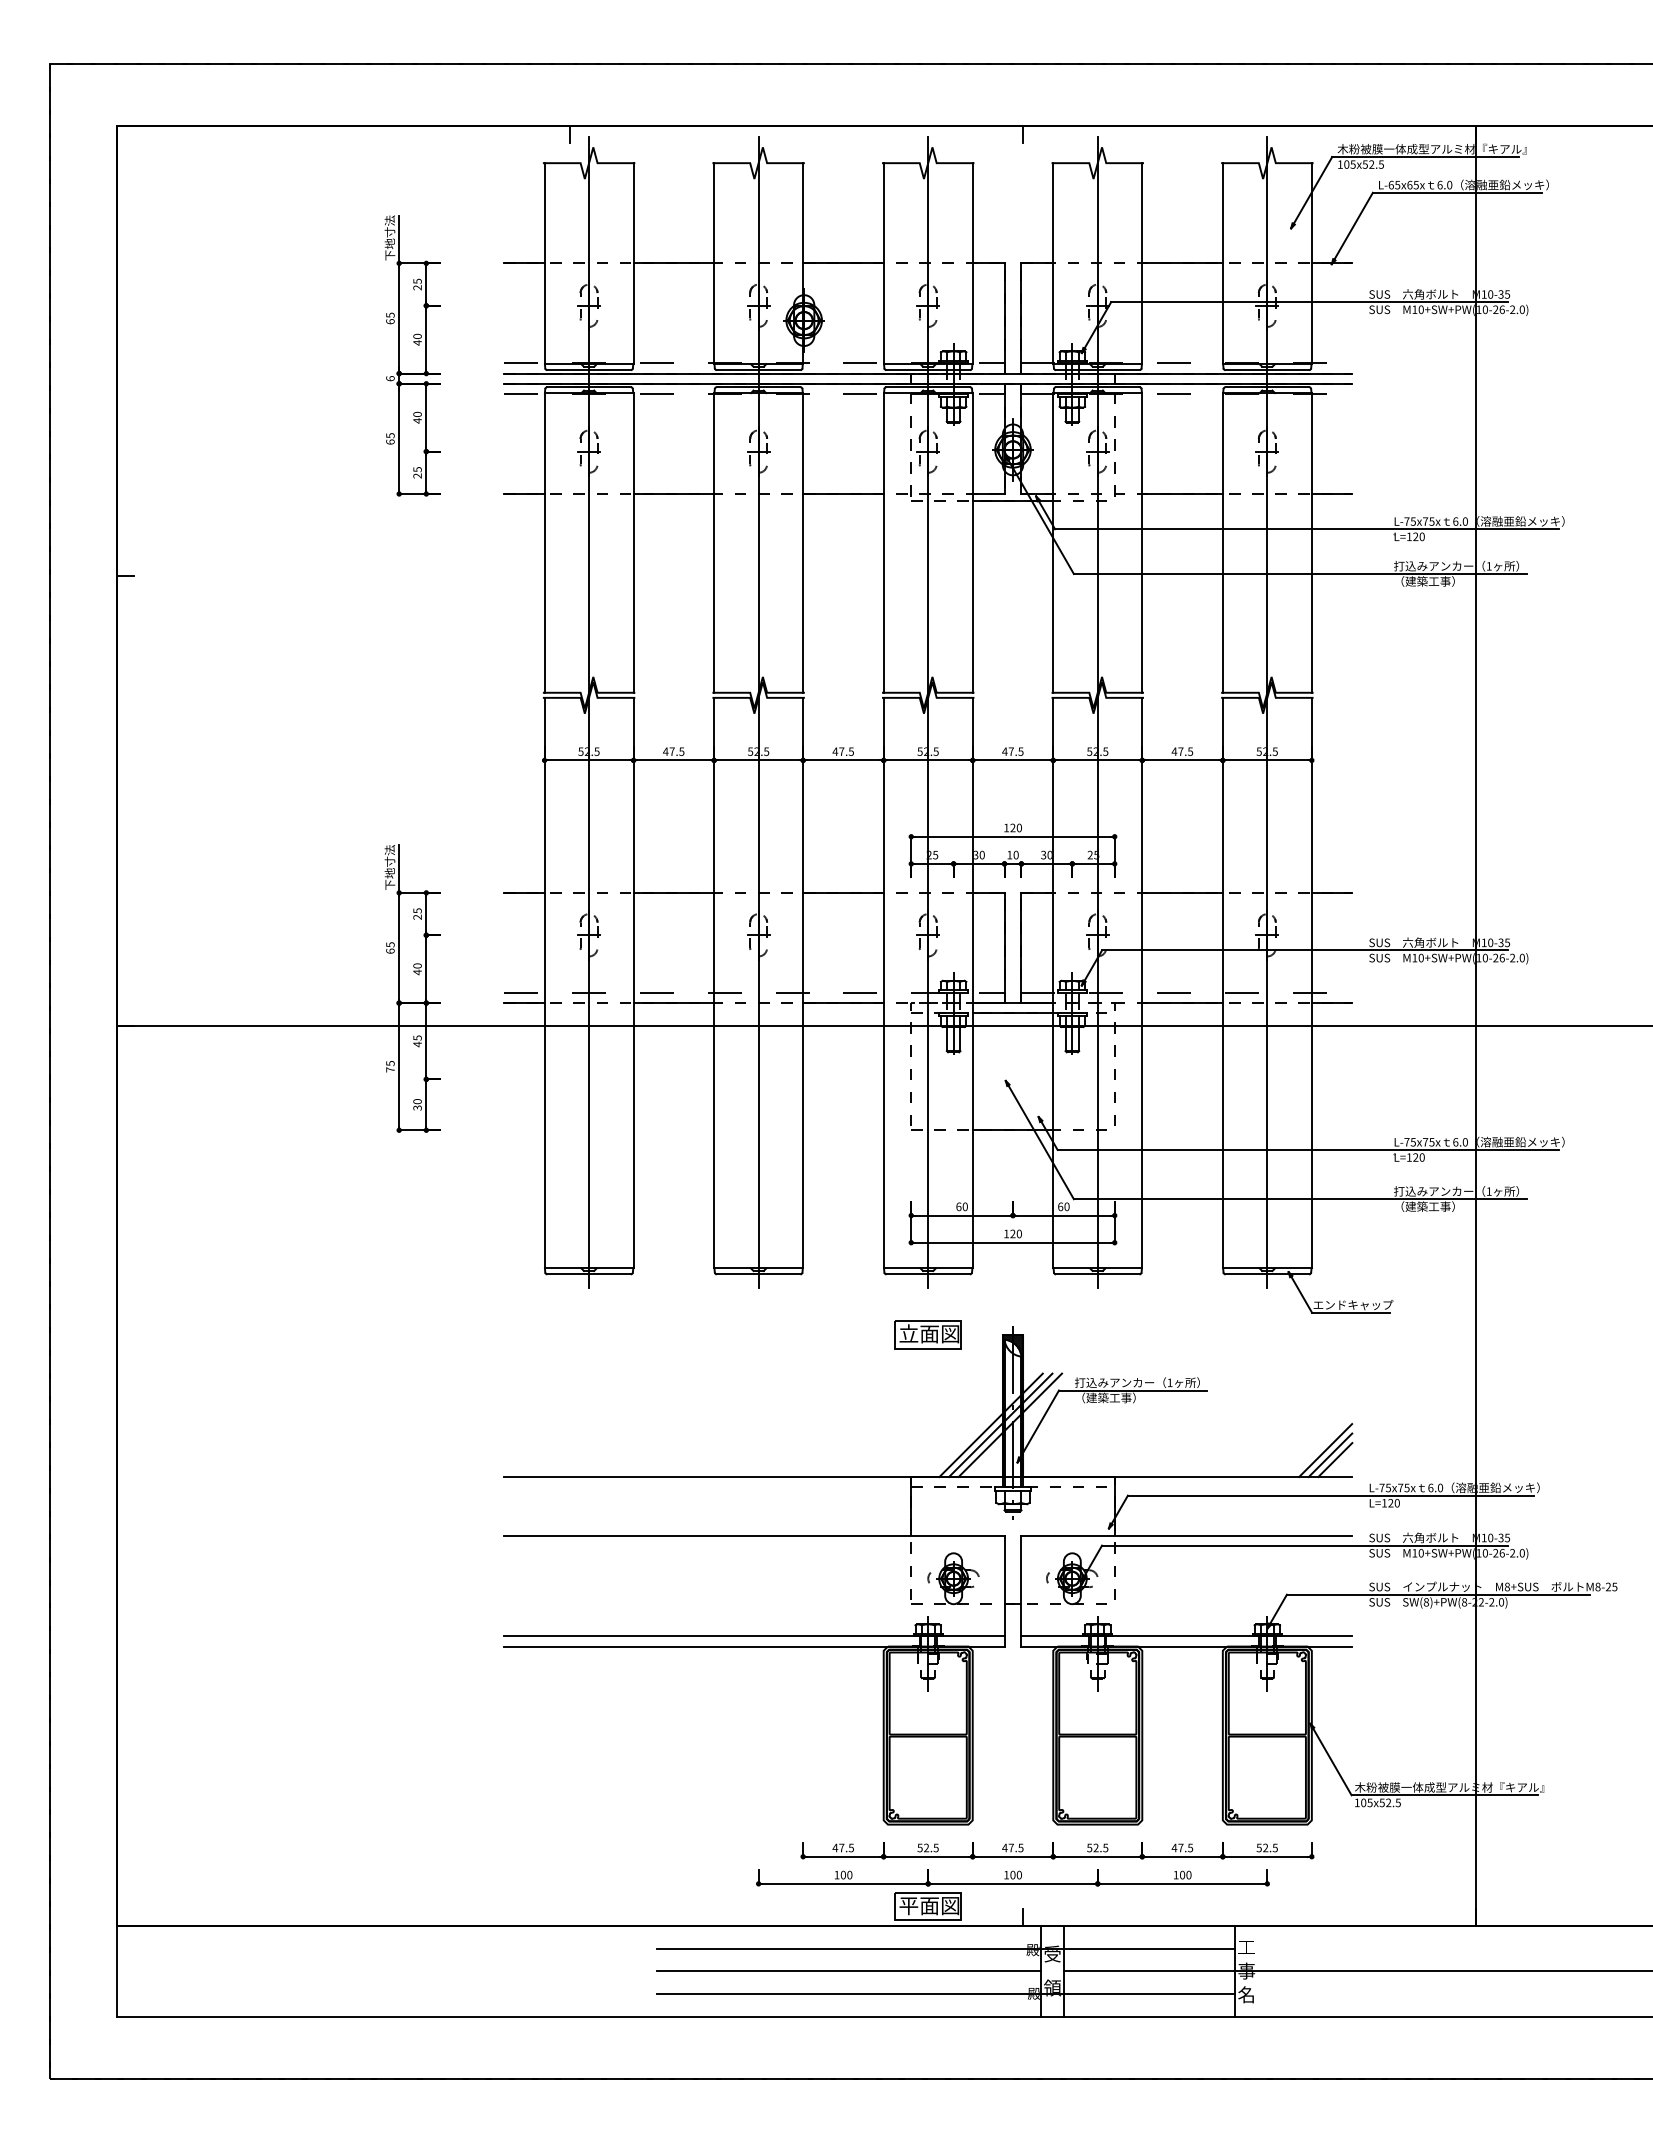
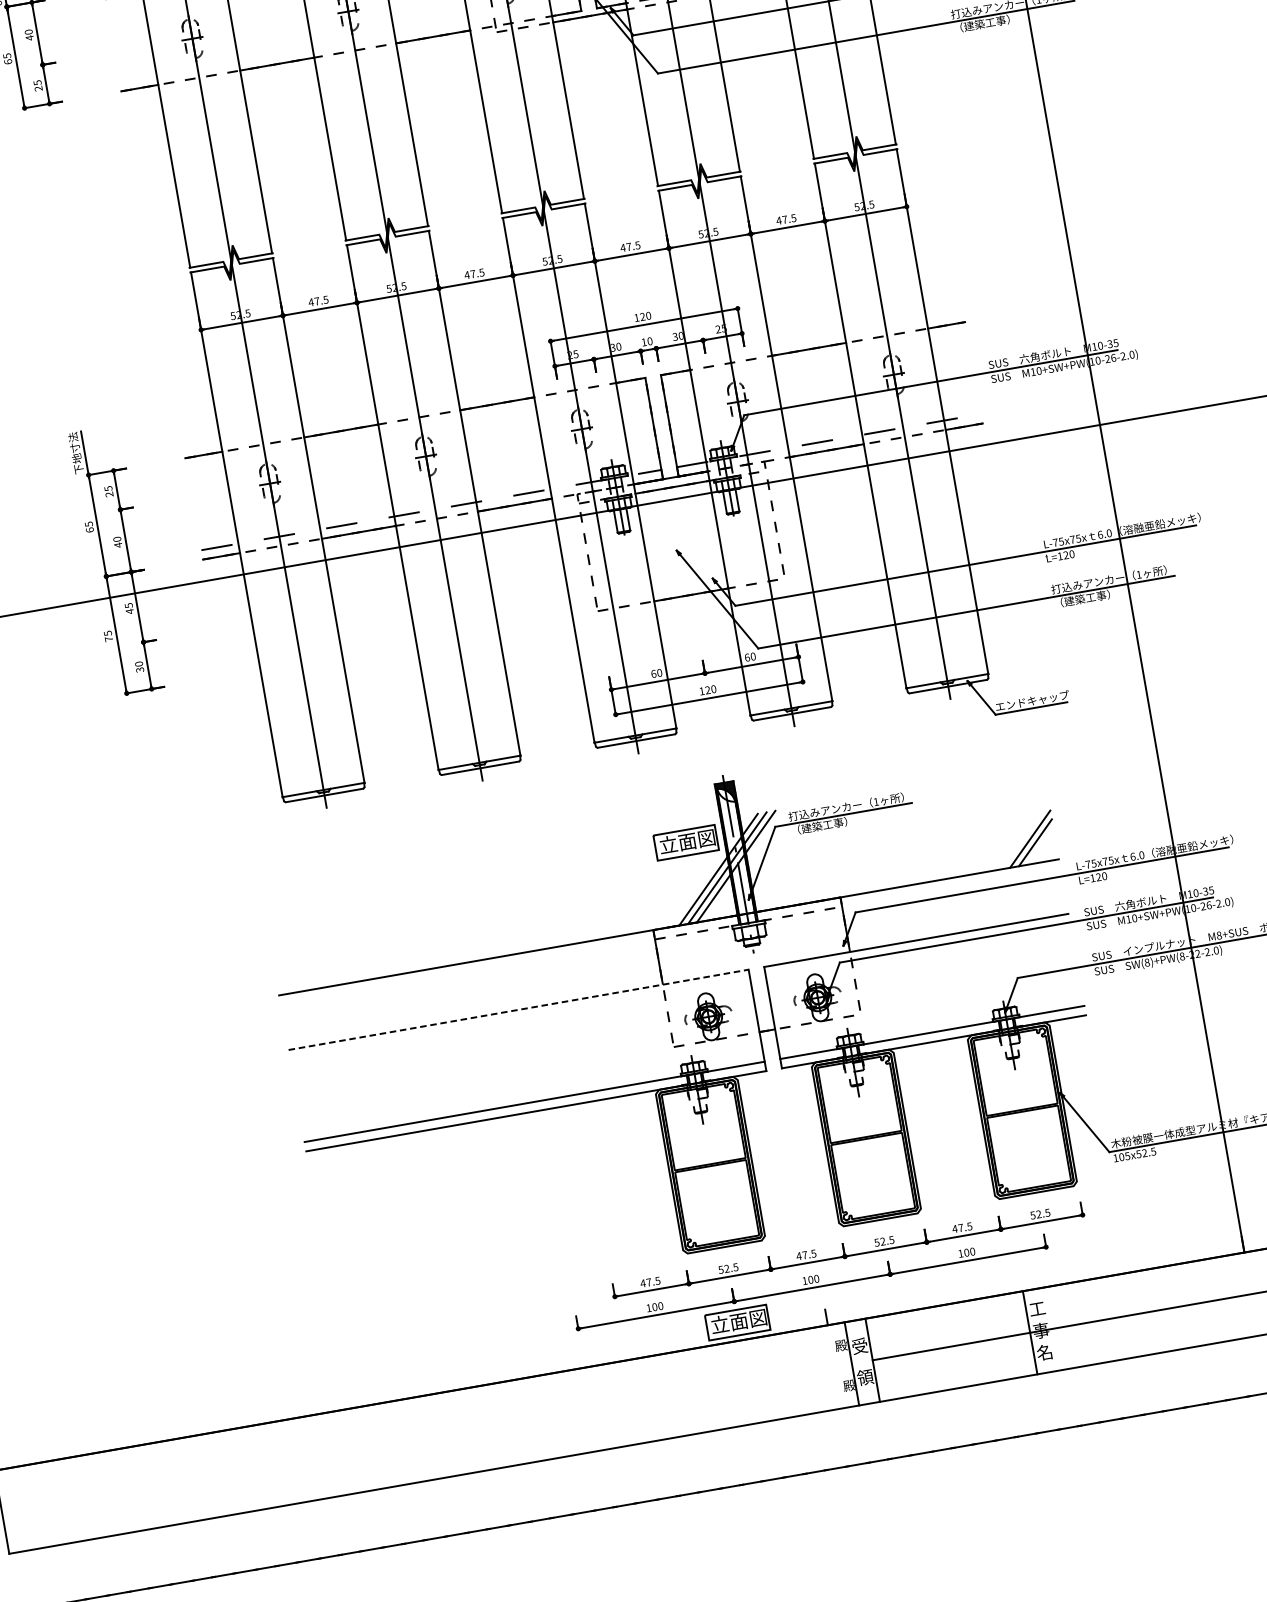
part: (927, 1334) -> (685, 842), moved
line: (1335, 1460) -> (1040, 846), removed
line: (754, 1536) -> (518, 1009), solid -> dashed
text: (908, 1905) -> (719, 1324), 平面図 -> 立面図
line: (945, 1948) -> (760, 1358), removed
line: (848, 1971) -> (675, 1394), removed
line: (945, 1993) -> (767, 1399), removed

